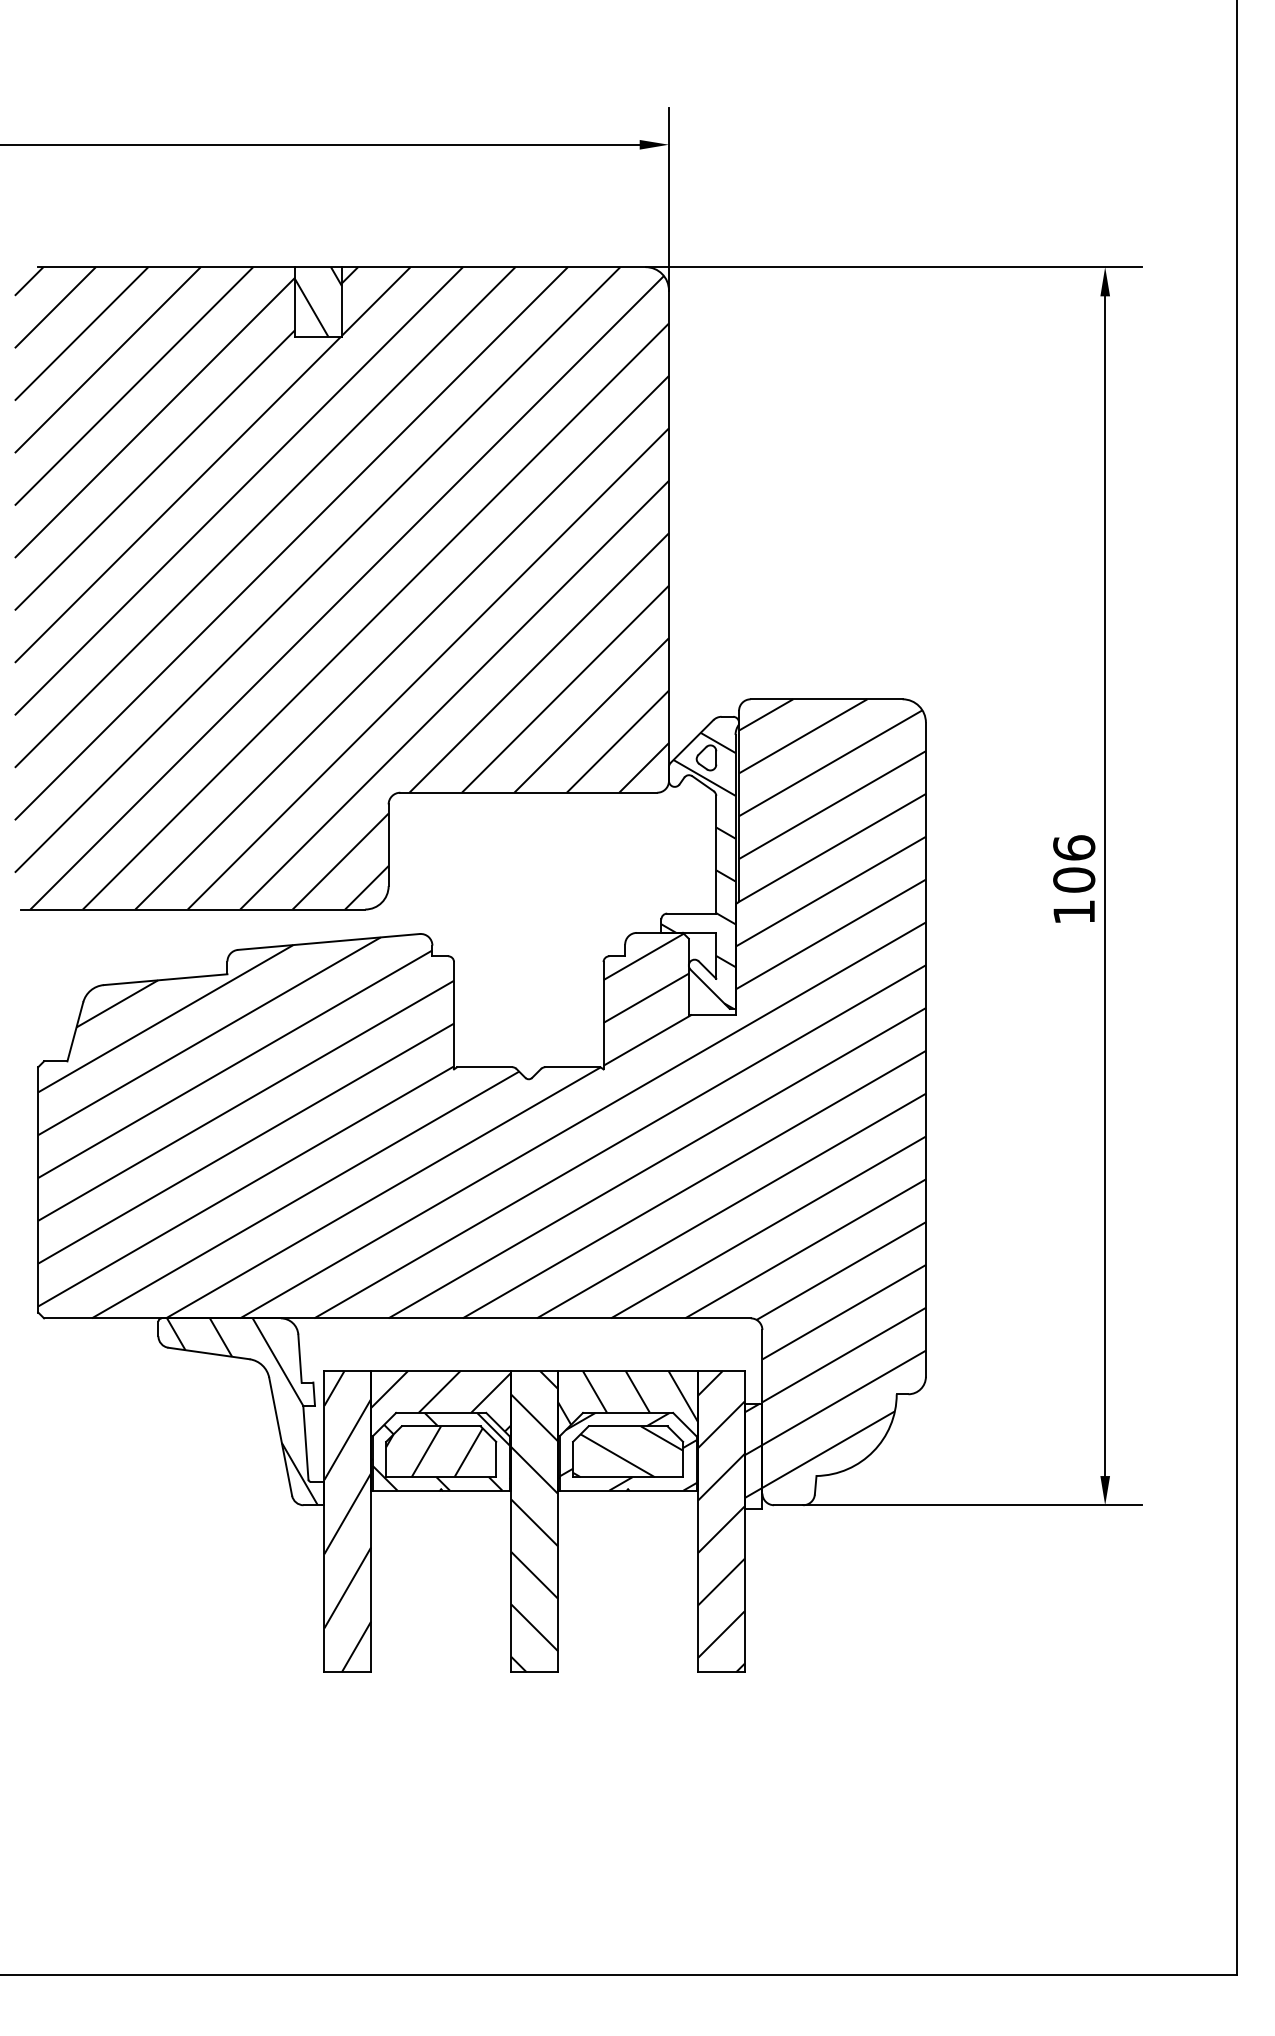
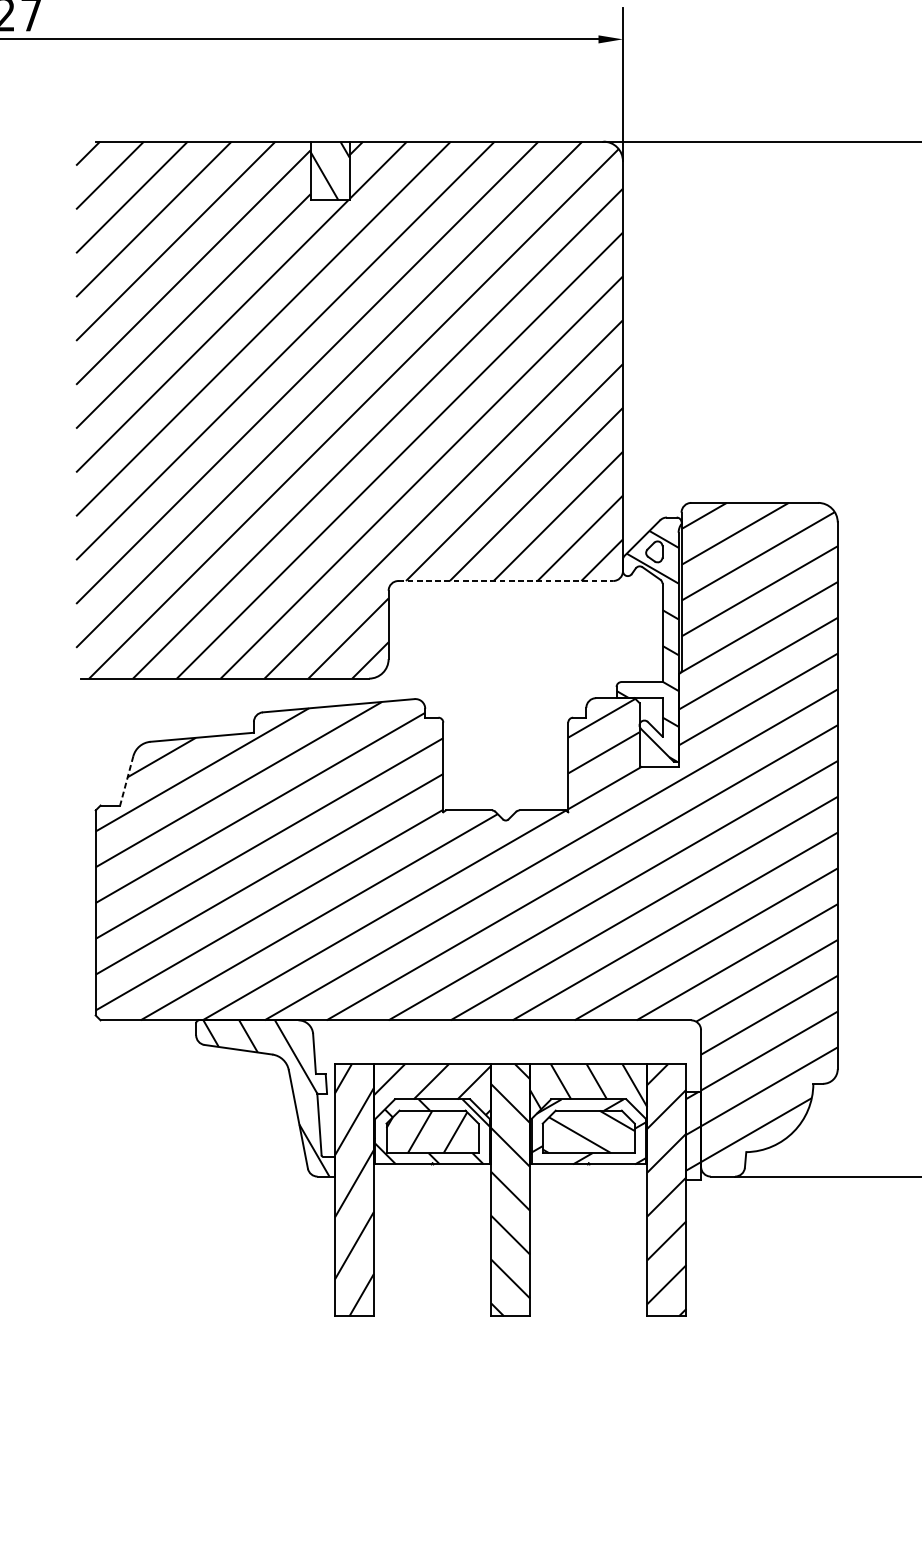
line: (529, 792) -> (506, 580), solid -> dashed
line: (75, 1031) -> (126, 780), solid -> dashed

